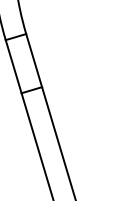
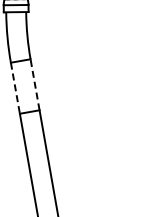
line: (34, 60) -> (35, 84), solid -> dashed
line: (13, 66) -> (15, 88), solid -> dashed

